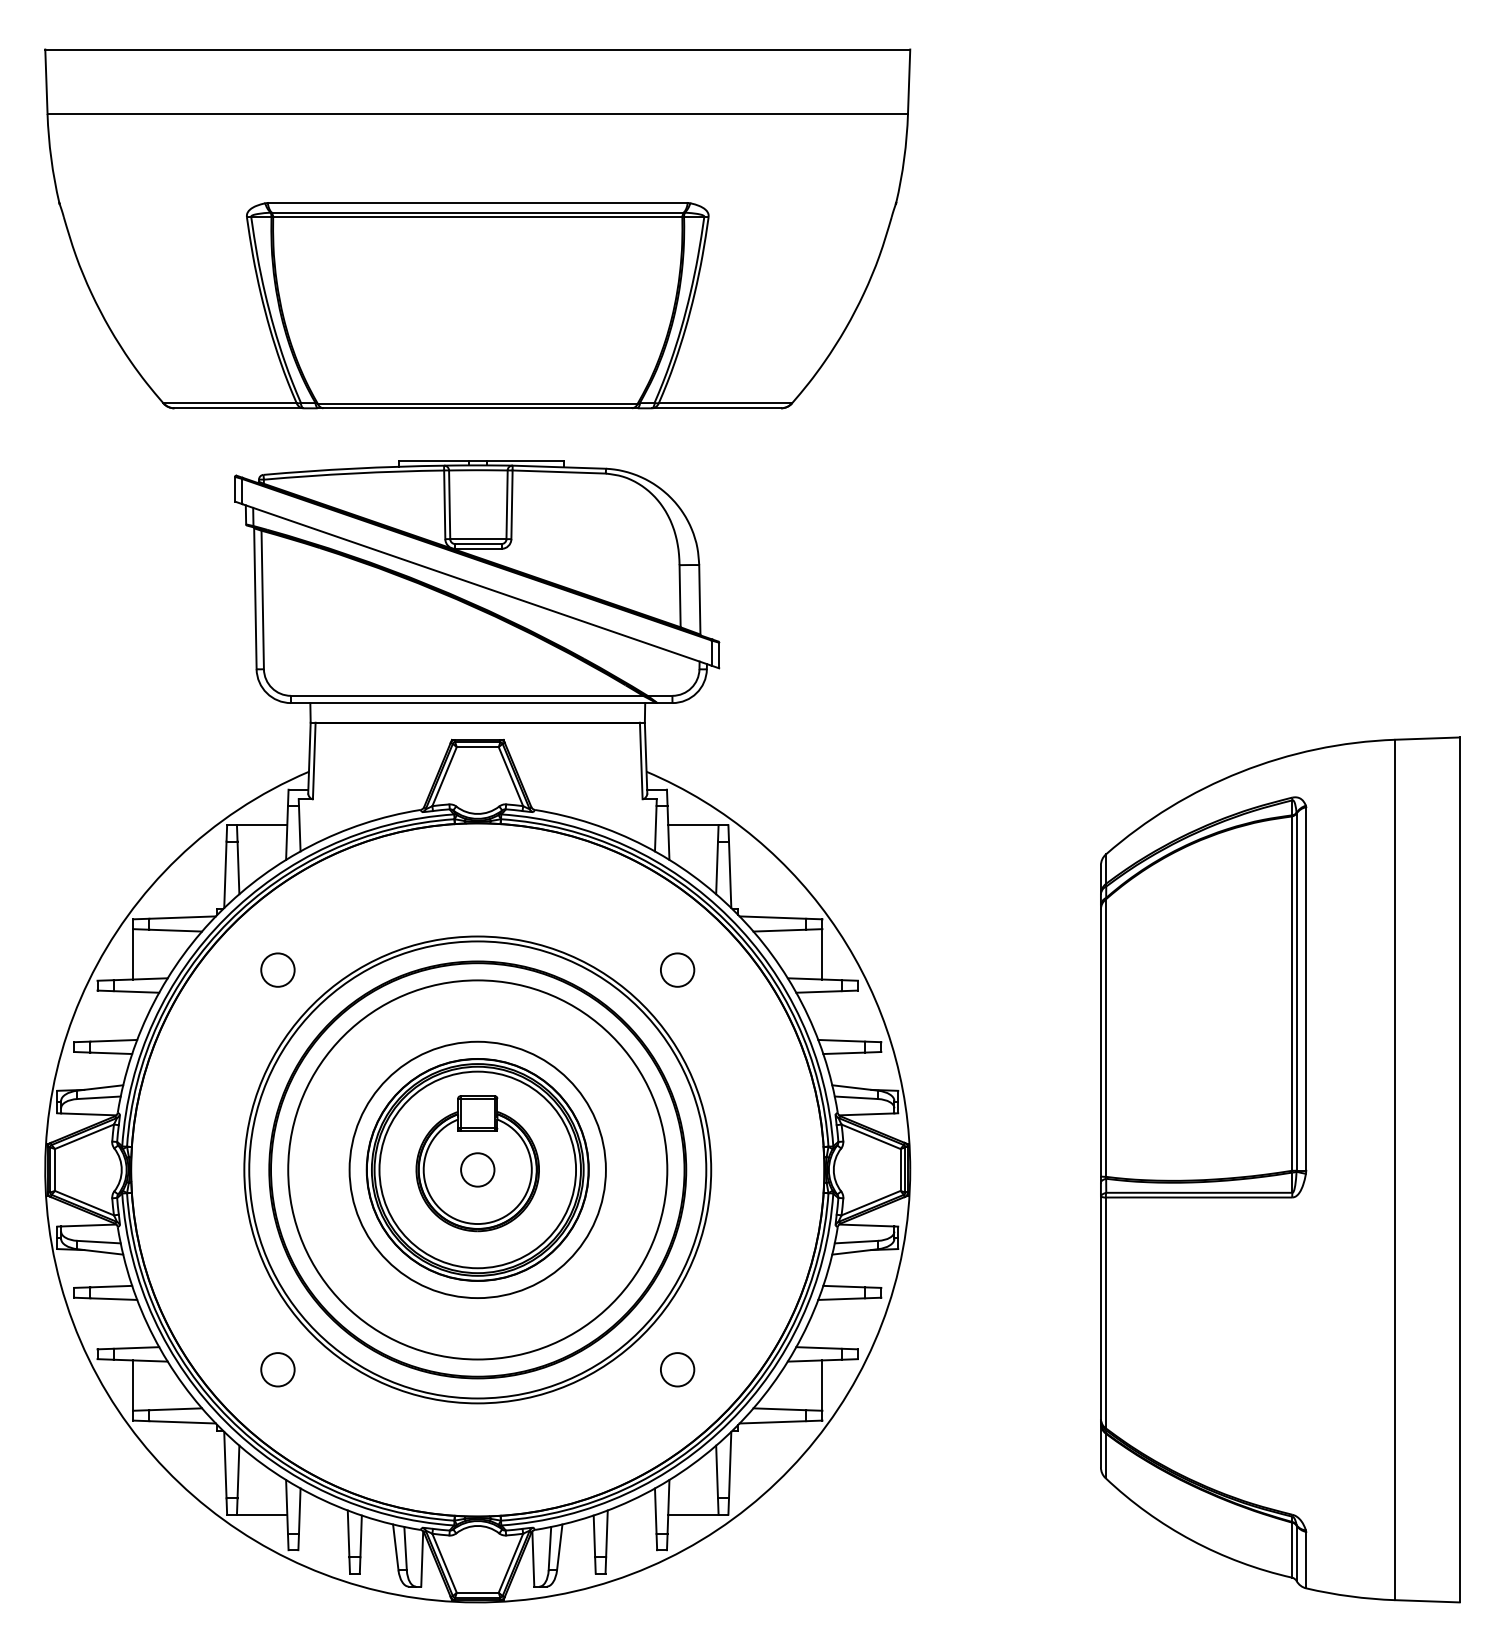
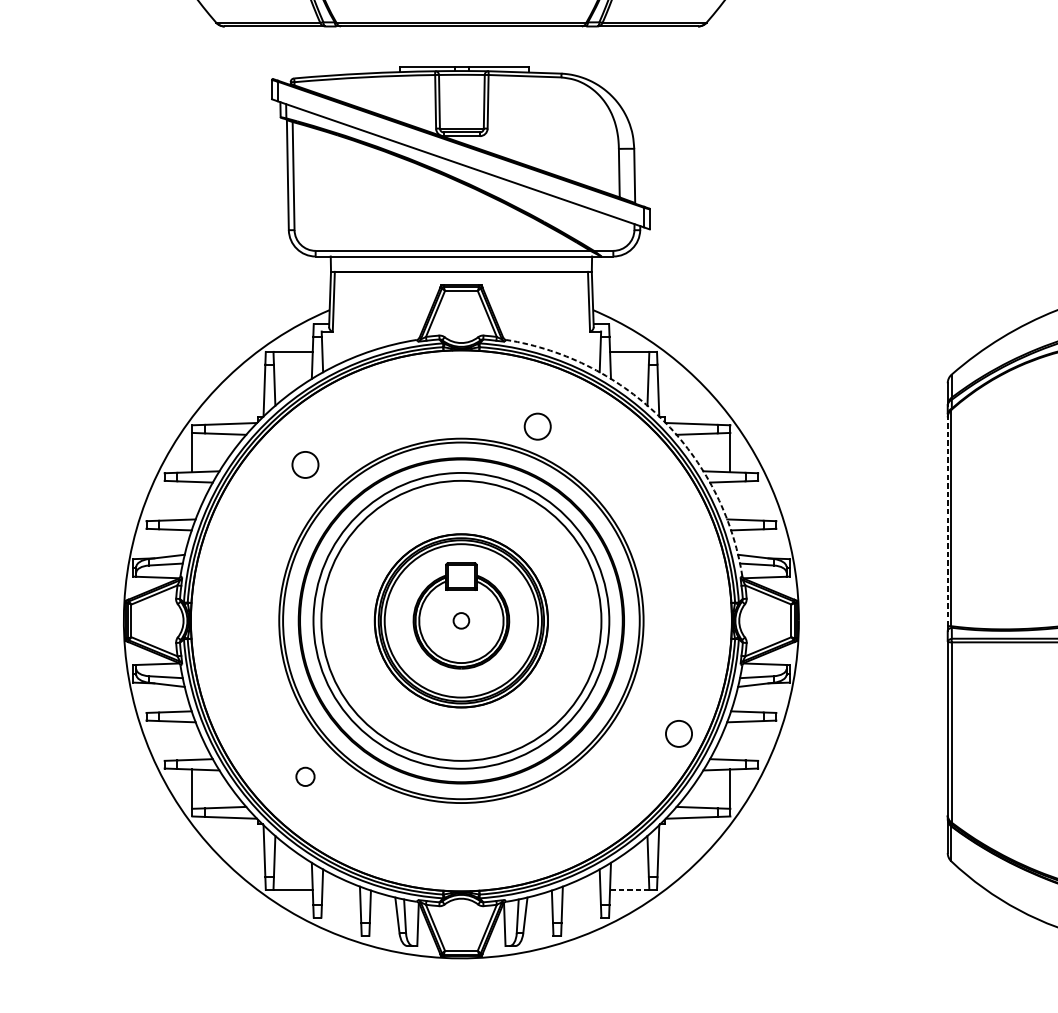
arc: (735, 912) -> (662, 419), solid -> dashed
circle: (677, 969) -> (537, 426), moved
line: (1100, 1042) -> (947, 521), solid -> dashed
circle: (477, 1169) -> (461, 620), size x0.6
circle: (477, 1169) -> (461, 620), size x1.4
circle: (277, 1369) -> (305, 776), size x0.7
circle: (677, 1369) -> (678, 733), moved
line: (693, 1514) -> (629, 889), solid -> dashed

